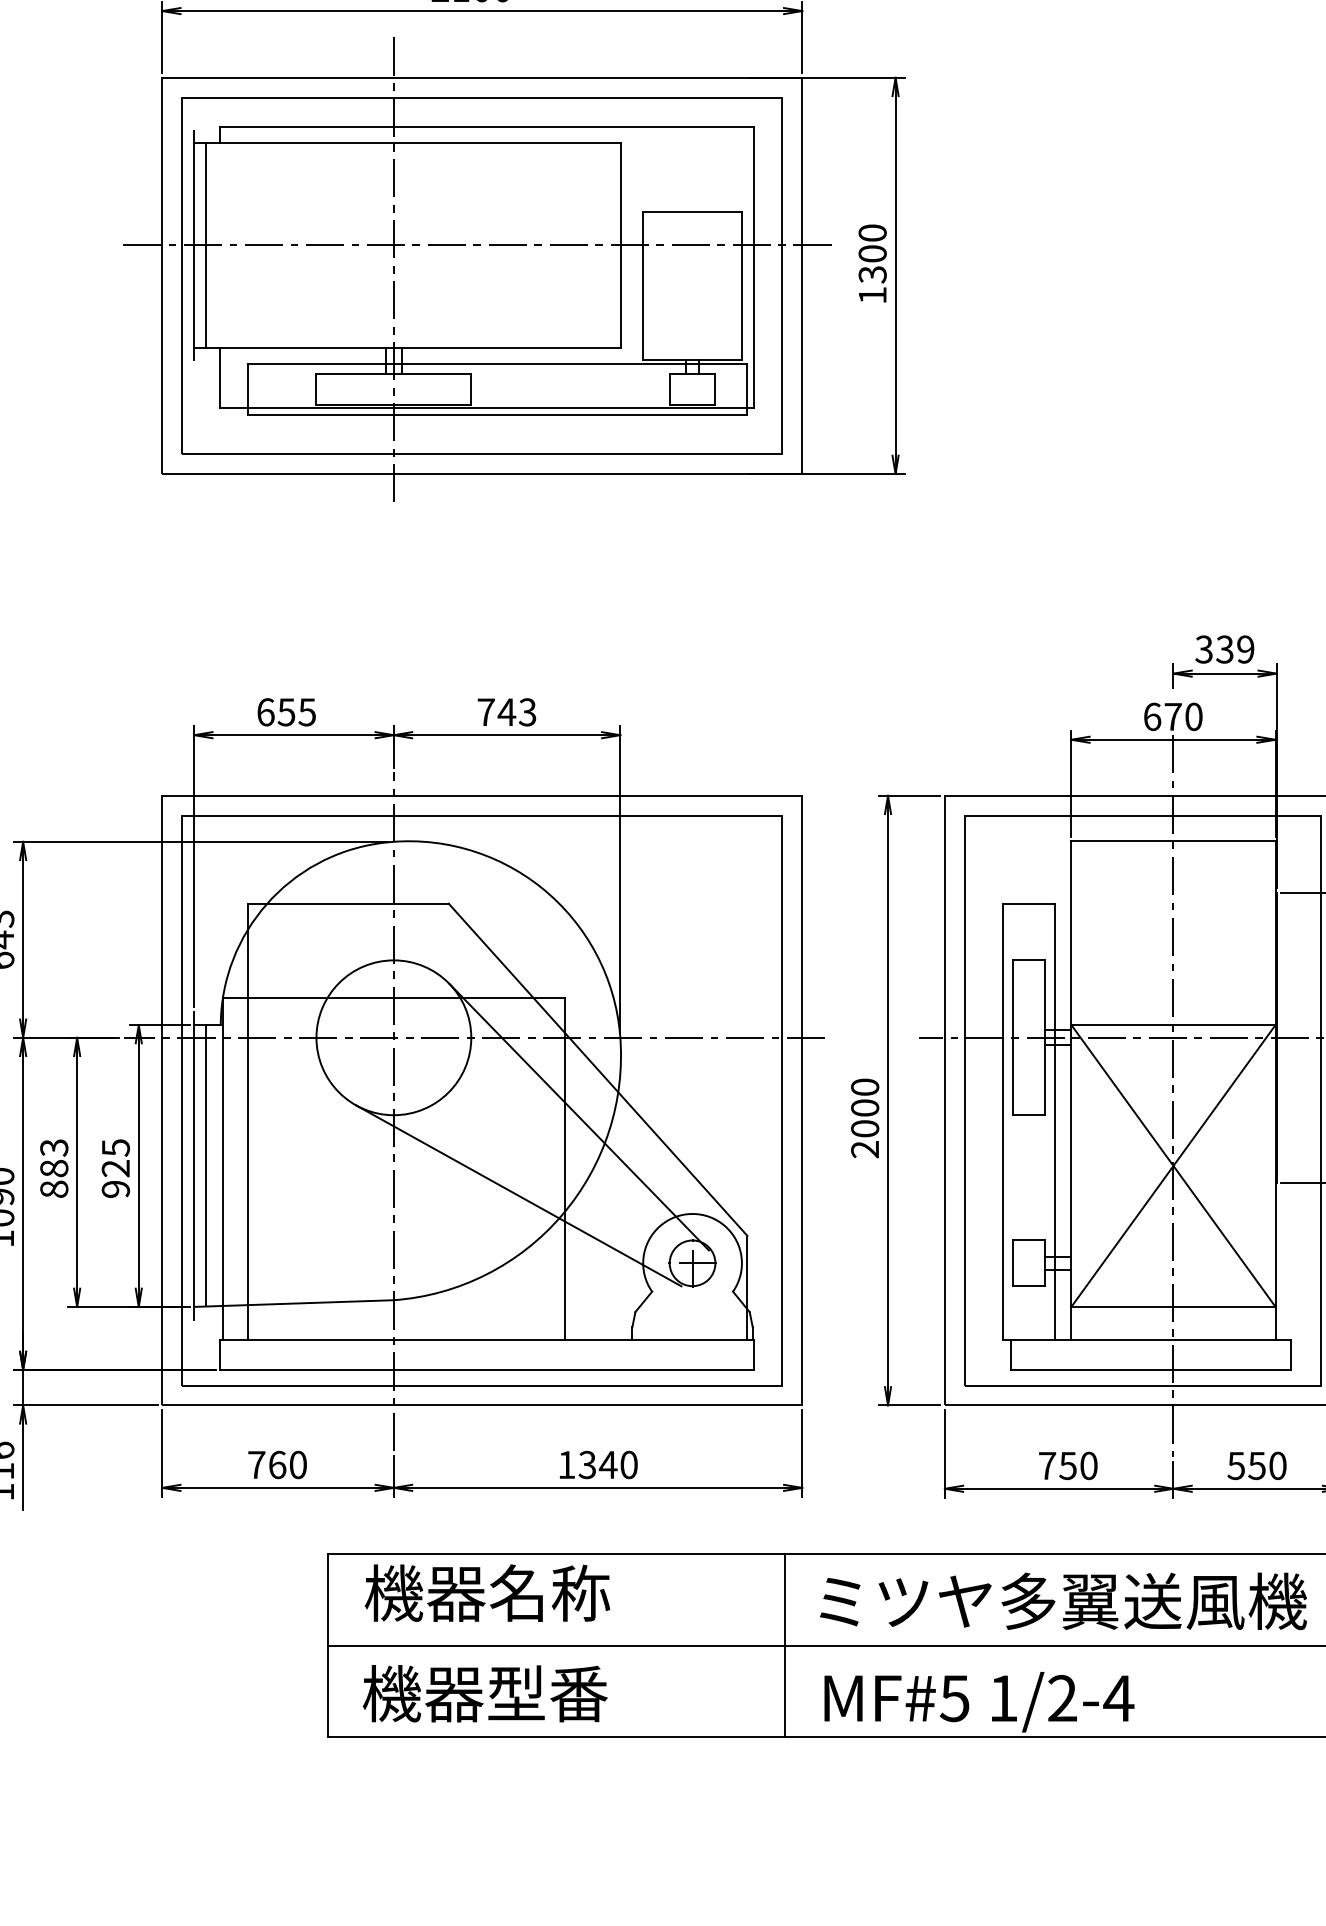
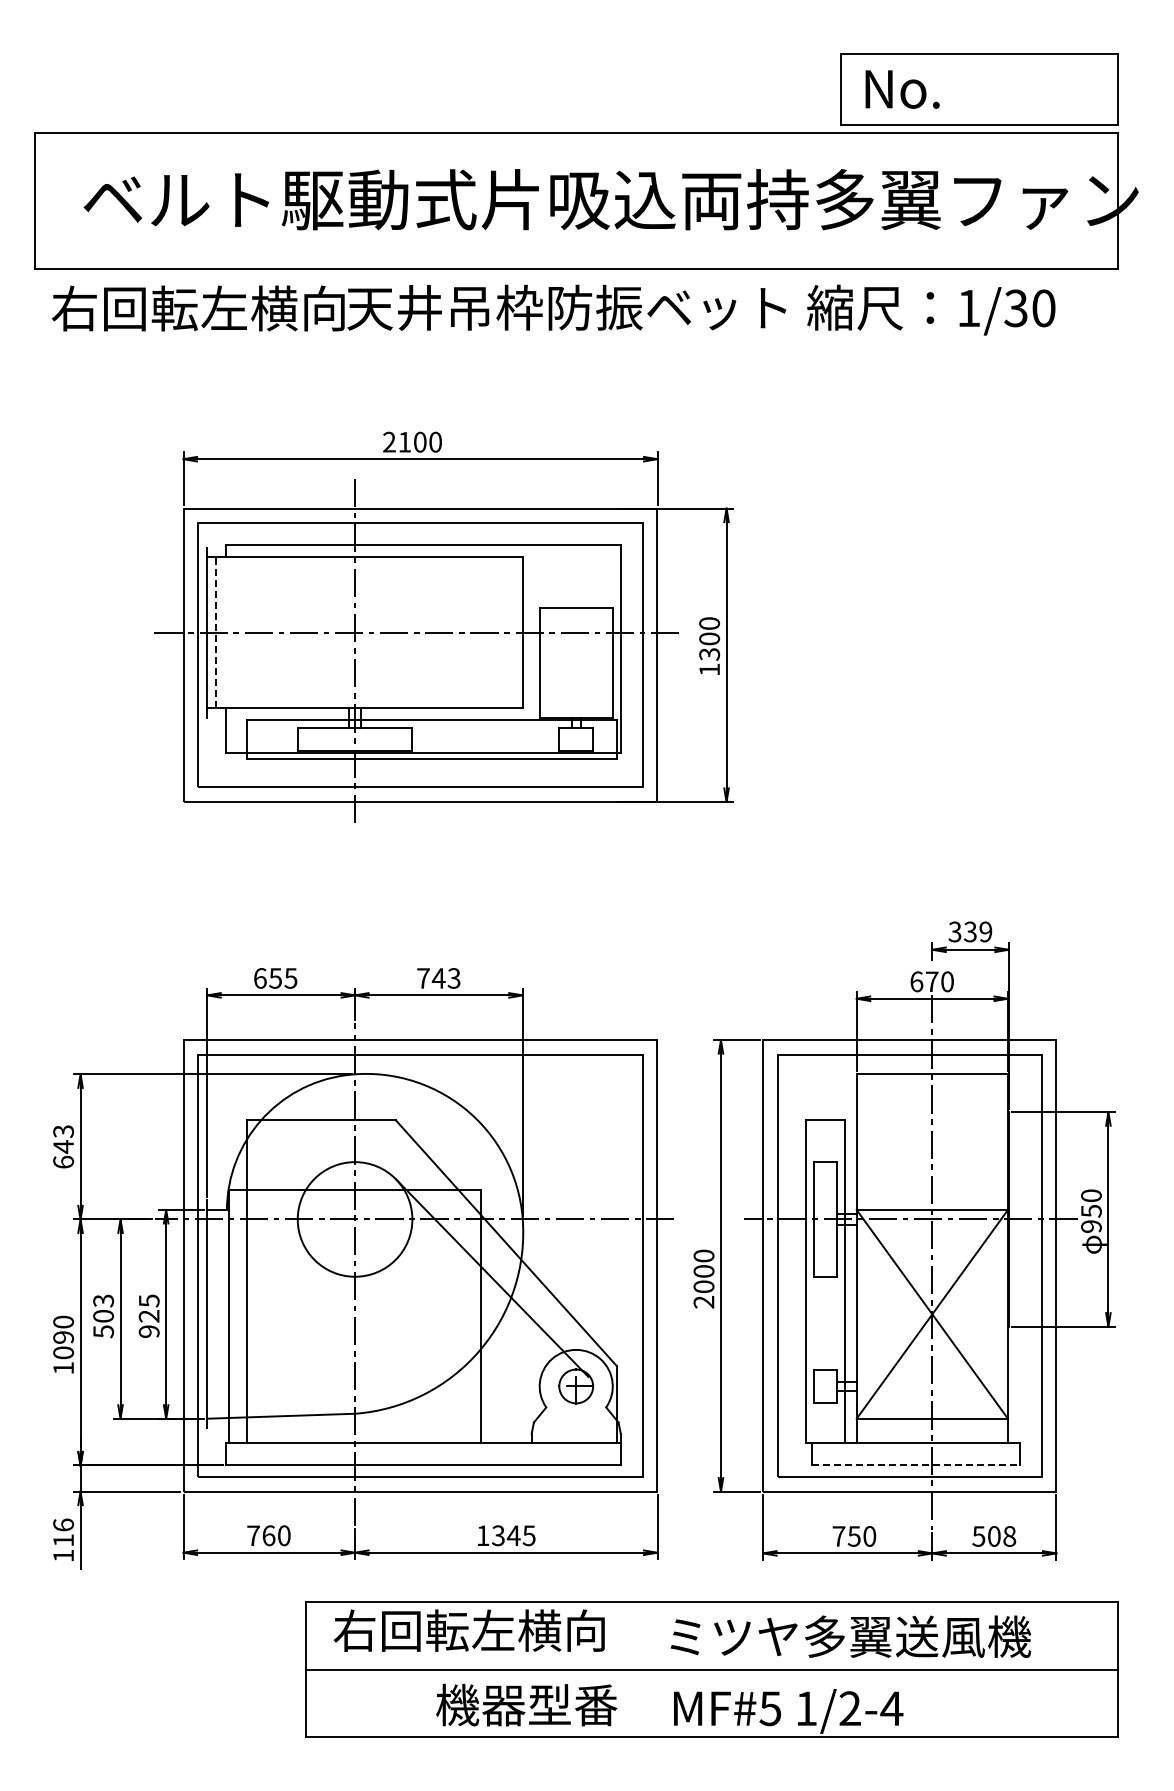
line: (206, 245) -> (216, 632), solid -> dashed
line: (206, 1164) -> (216, 1313), removed
text: (54, 1178) -> (103, 1323), 883 -> 503
line: (518, 1195) -> (447, 1336), removed
line: (1150, 1370) -> (915, 1465), solid -> dashed
text: (628, 1464) -> (528, 1535), 1340 -> 1345
text: (1266, 1465) -> (1001, 1536), 550 -> 508
text: (547, 1592) -> (468, 1630), 機器名称 -> 右回転左横向
line: (784, 1645) -> (644, 1669), removed
text: (484, 1692) -> (526, 1704), moved

